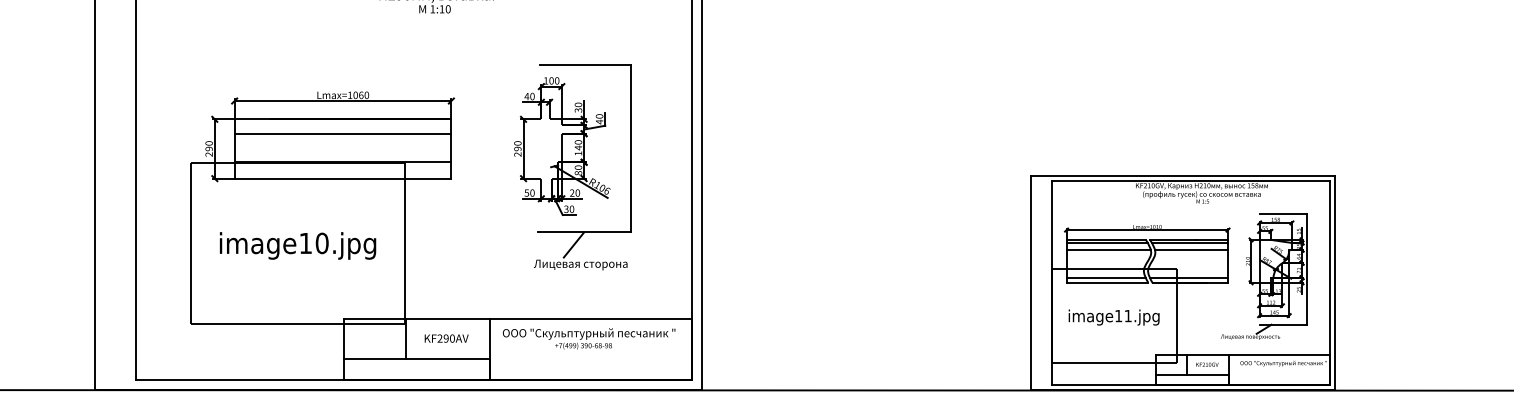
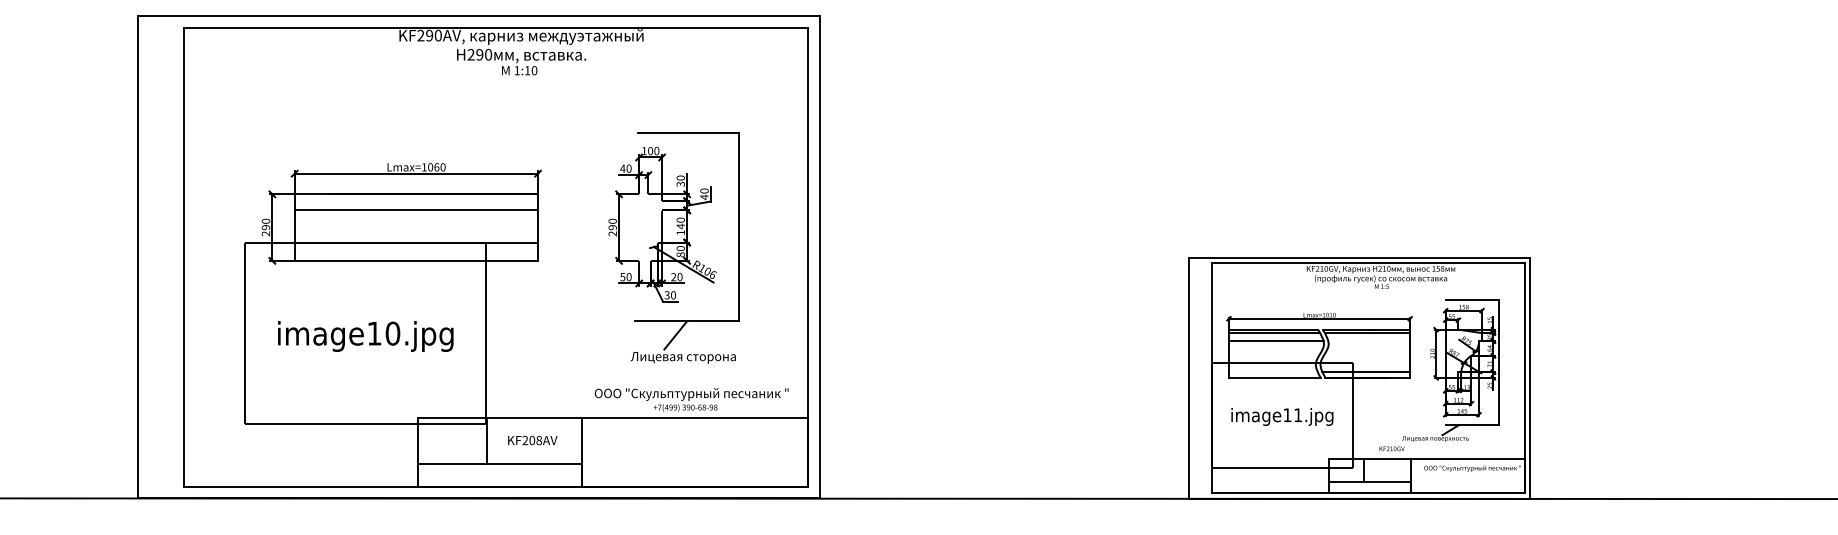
line: (1191, 250) -> (1369, 341), removed
line: (1105, 278) -> (1272, 372), removed
text: (449, 338) -> (535, 440), KF290AV -> KF208AV
text: (588, 338) -> (691, 399), moved
text: (1206, 364) -> (1391, 448), moved

